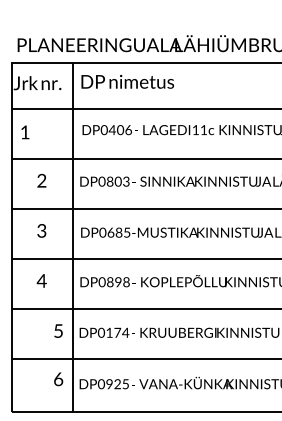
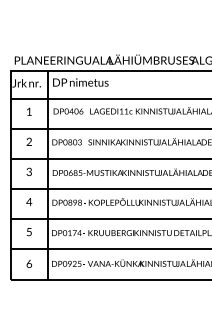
text: (25, 131) -> (29, 111), moved
text: (57, 331) -> (28, 232), moved
text: (57, 378) -> (28, 263), moved

